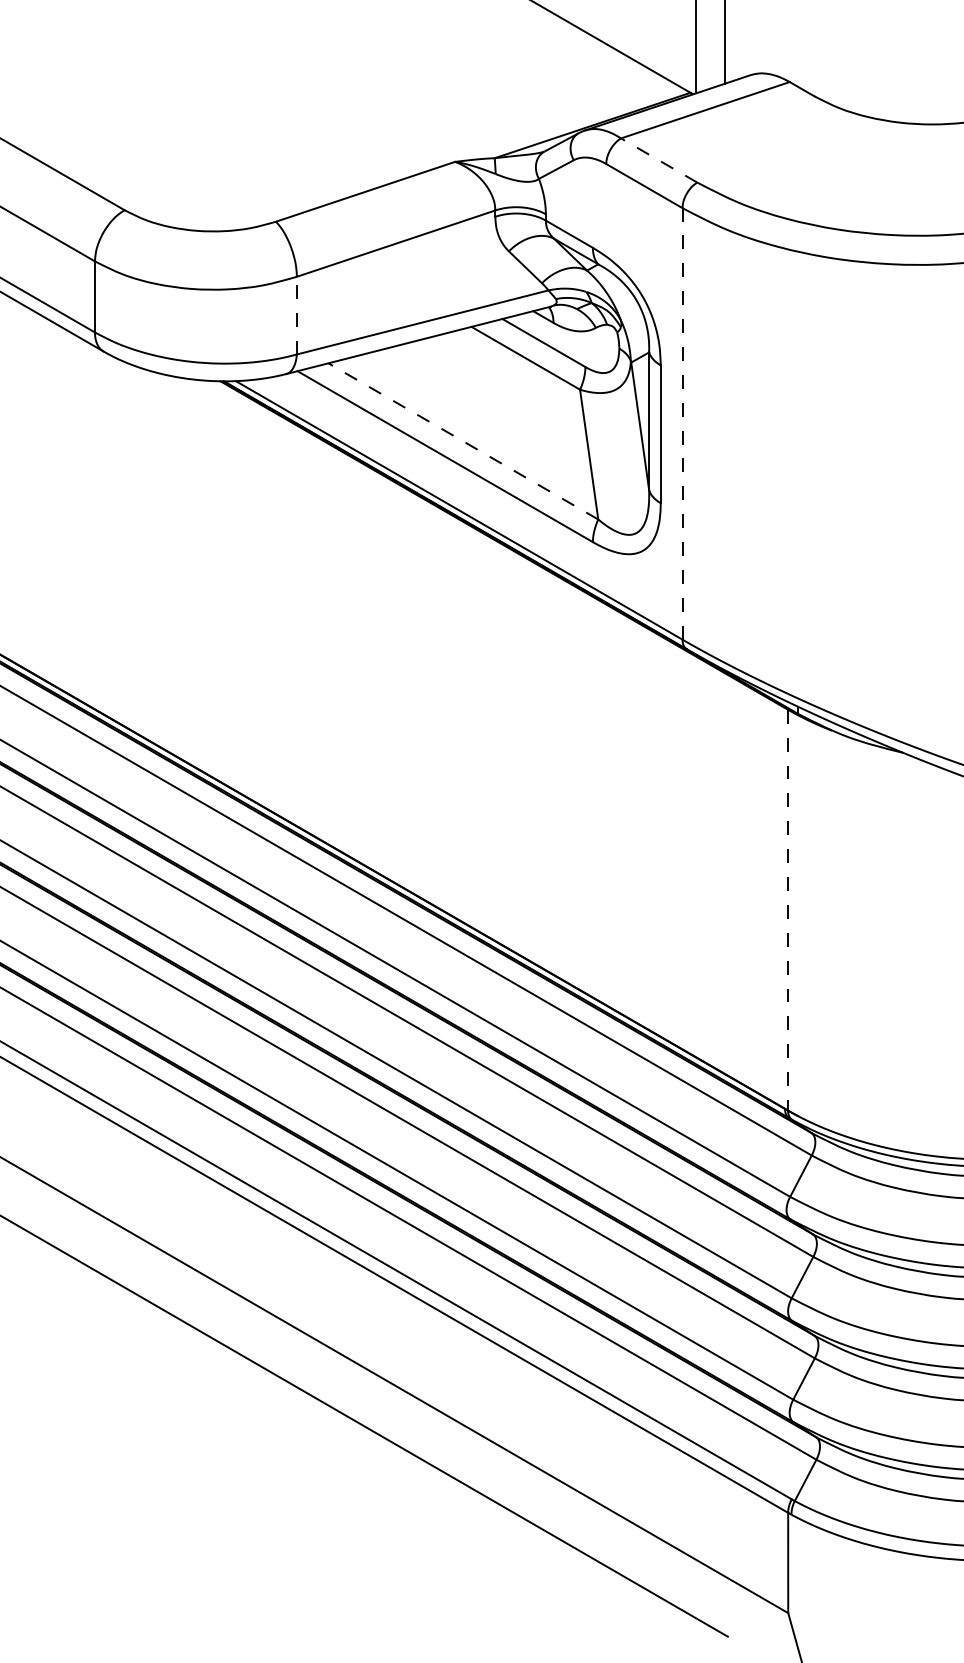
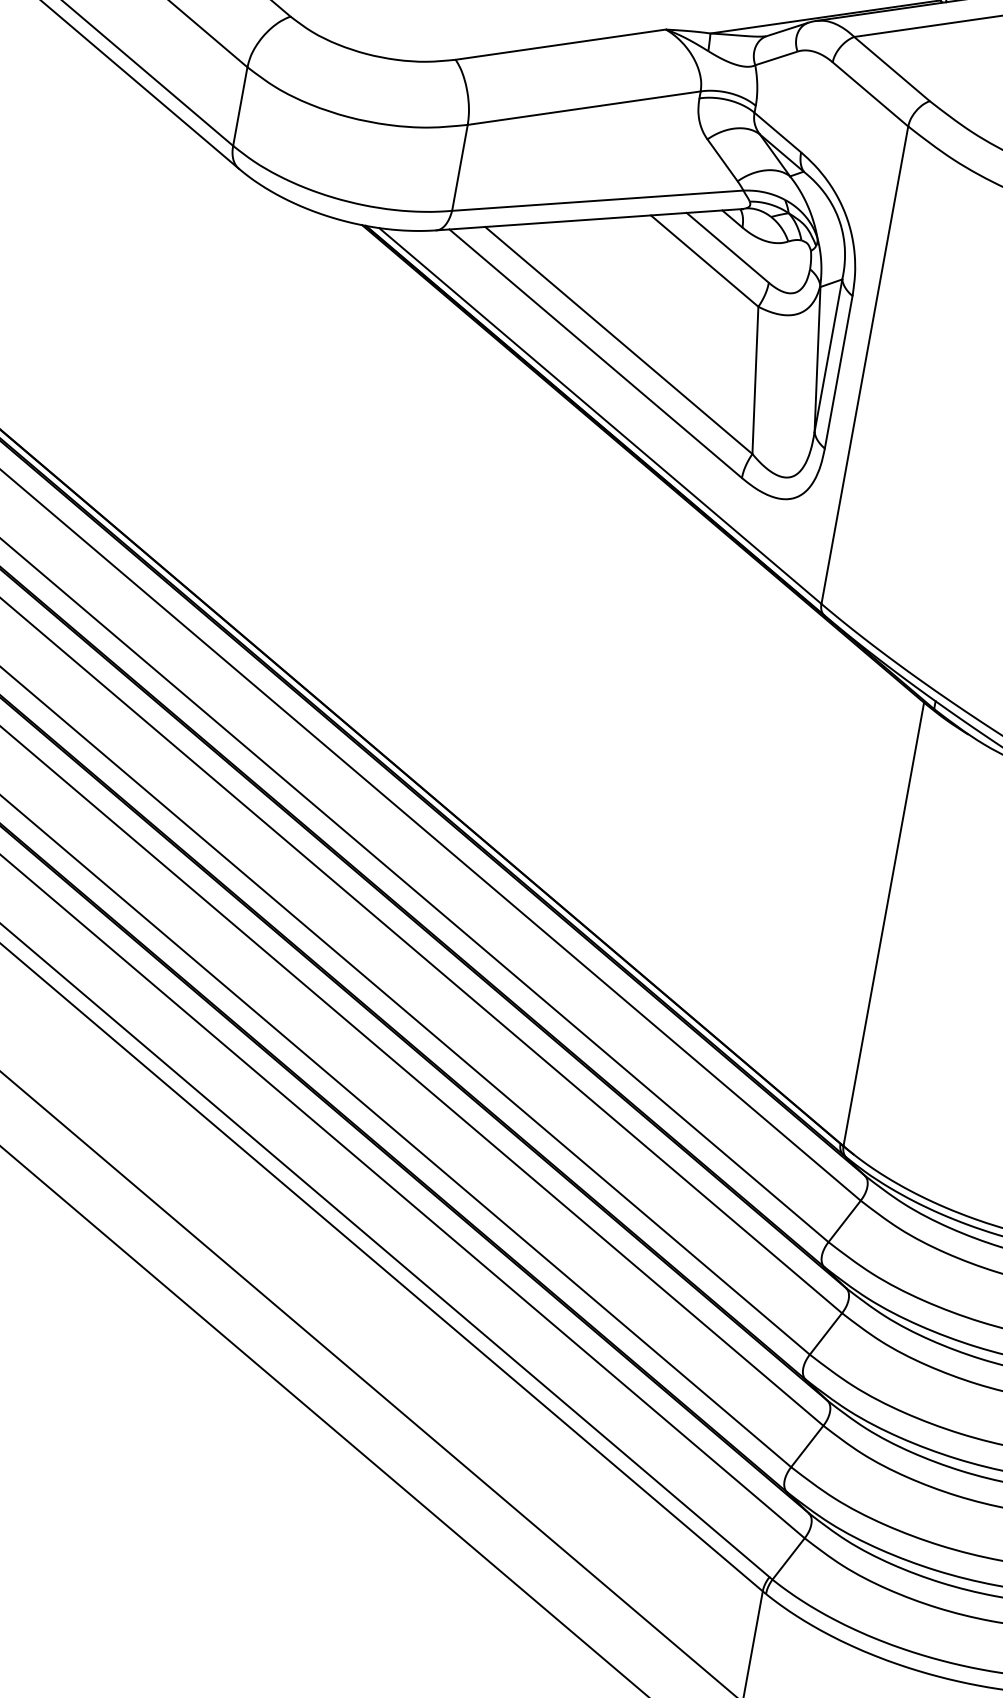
line: (658, 160) -> (891, 68), dashed -> solid
line: (296, 315) -> (459, 167), dashed -> solid
line: (682, 423) -> (864, 364), dashed -> solid
line: (463, 441) -> (618, 340), dashed -> solid
line: (787, 910) -> (883, 924), dashed -> solid

